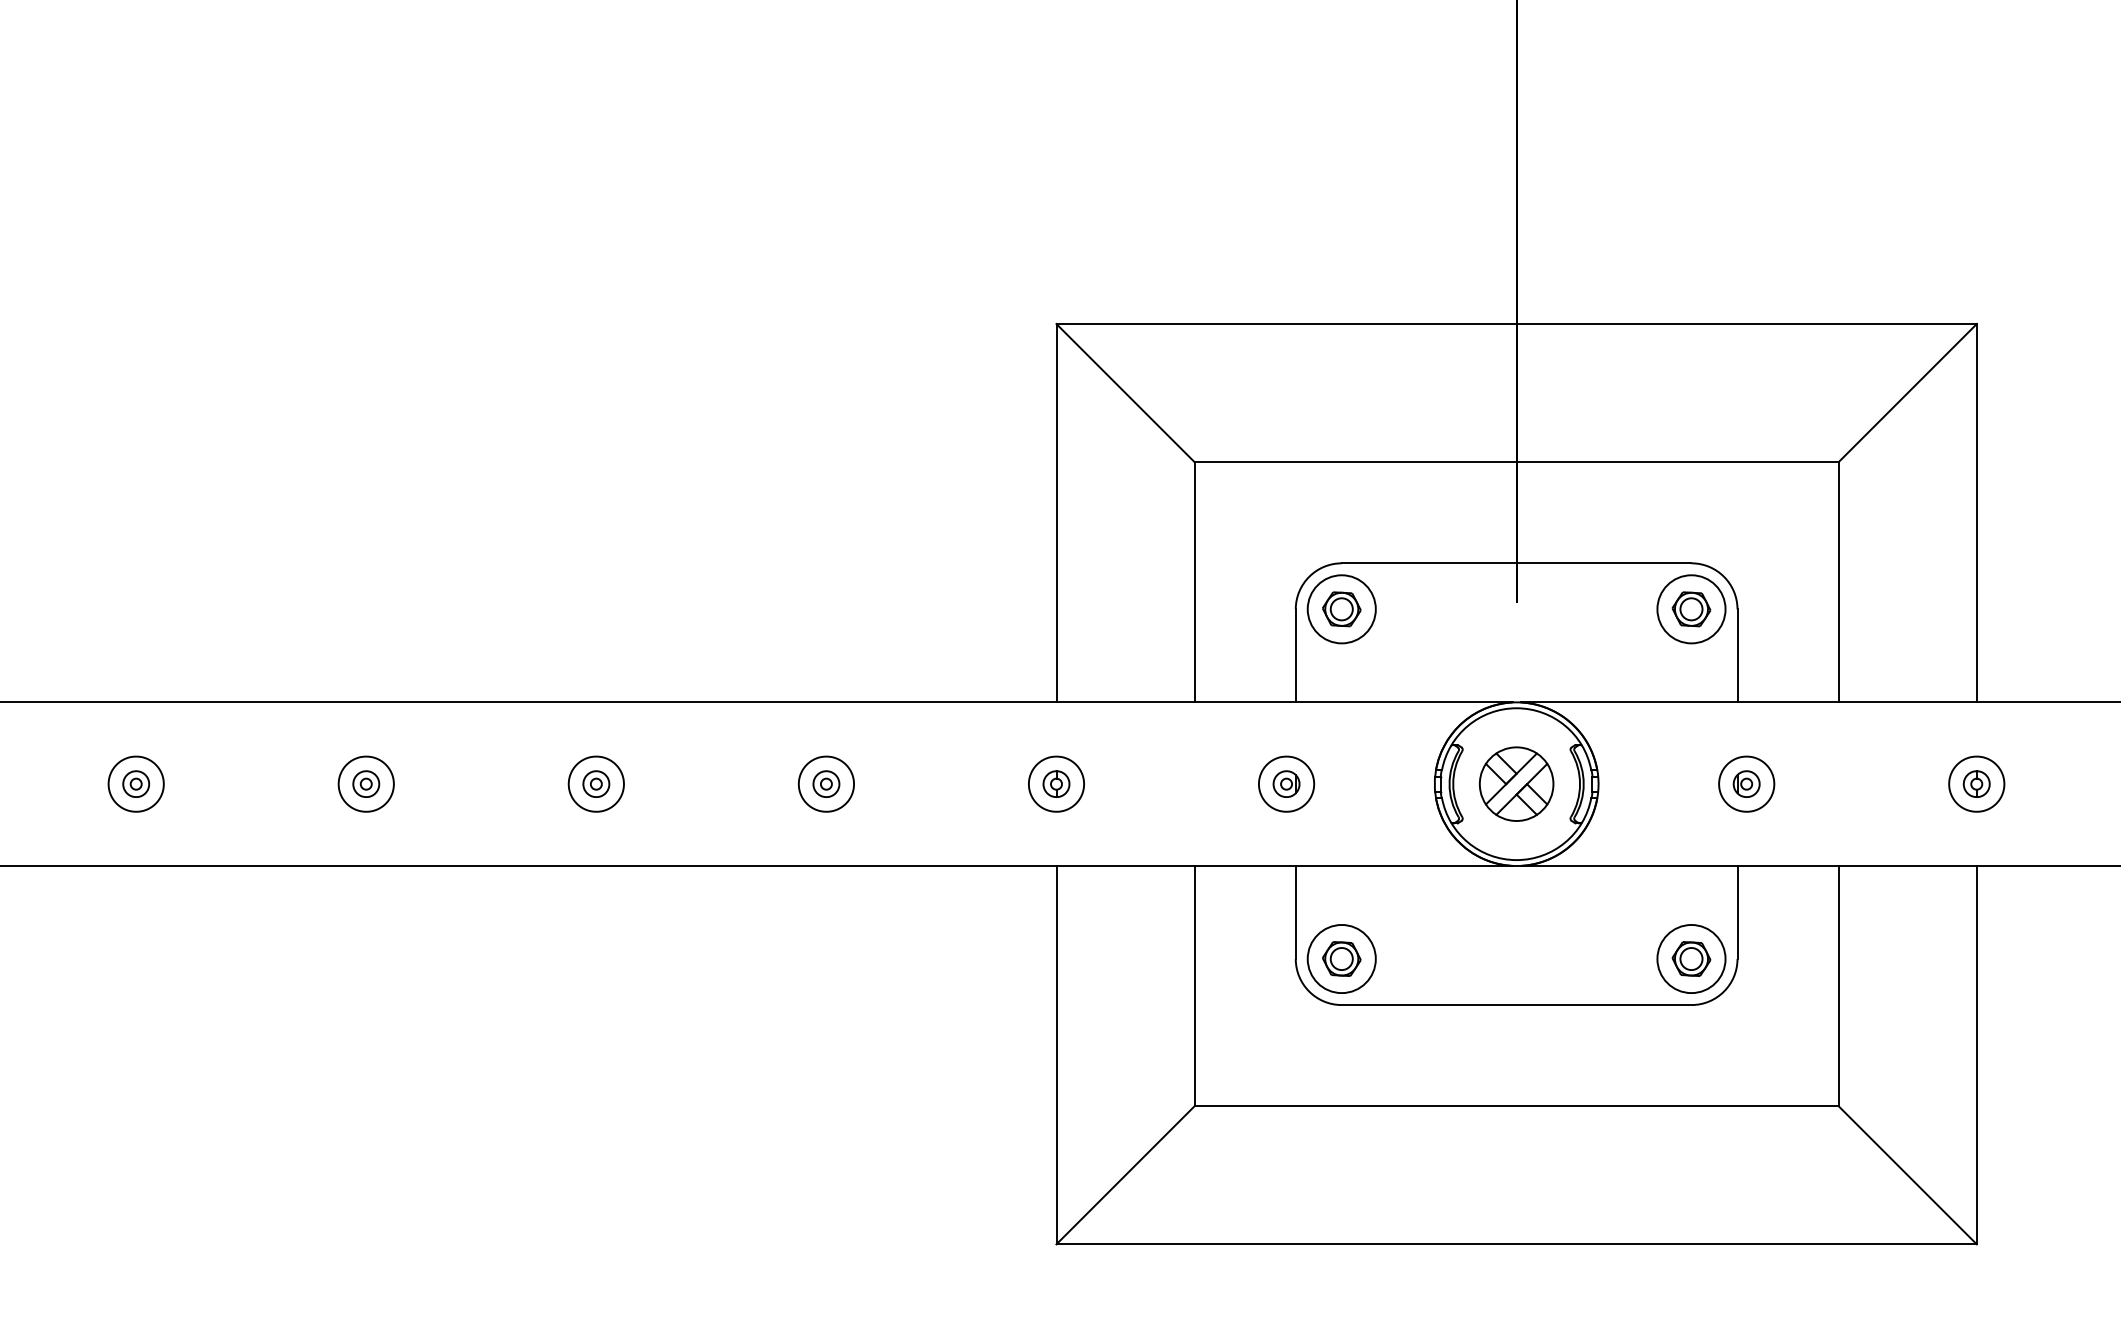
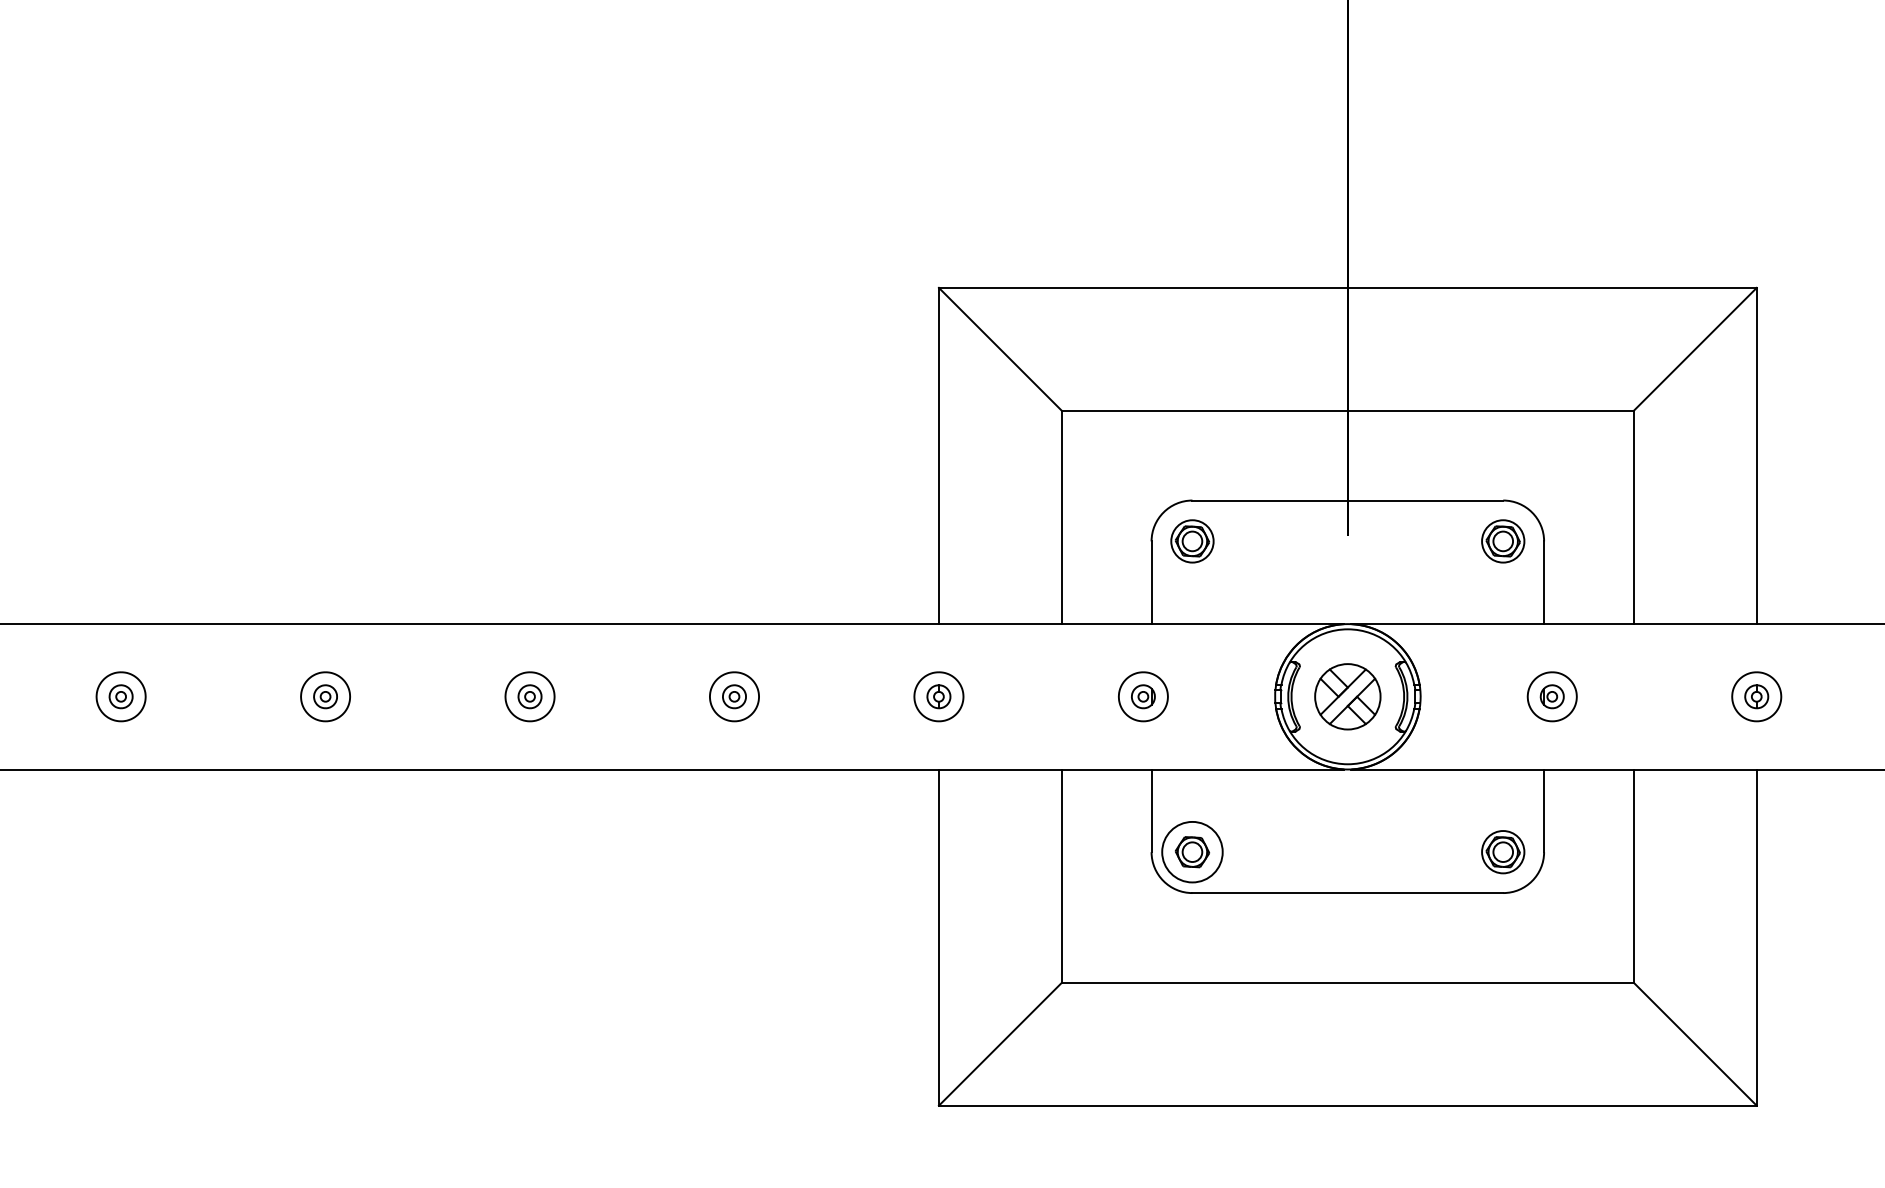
circle: (1341, 609) -> (1192, 541), size x0.7
circle: (1690, 609) -> (1502, 541), size x0.7
circle: (1690, 958) -> (1502, 851), size x0.7

